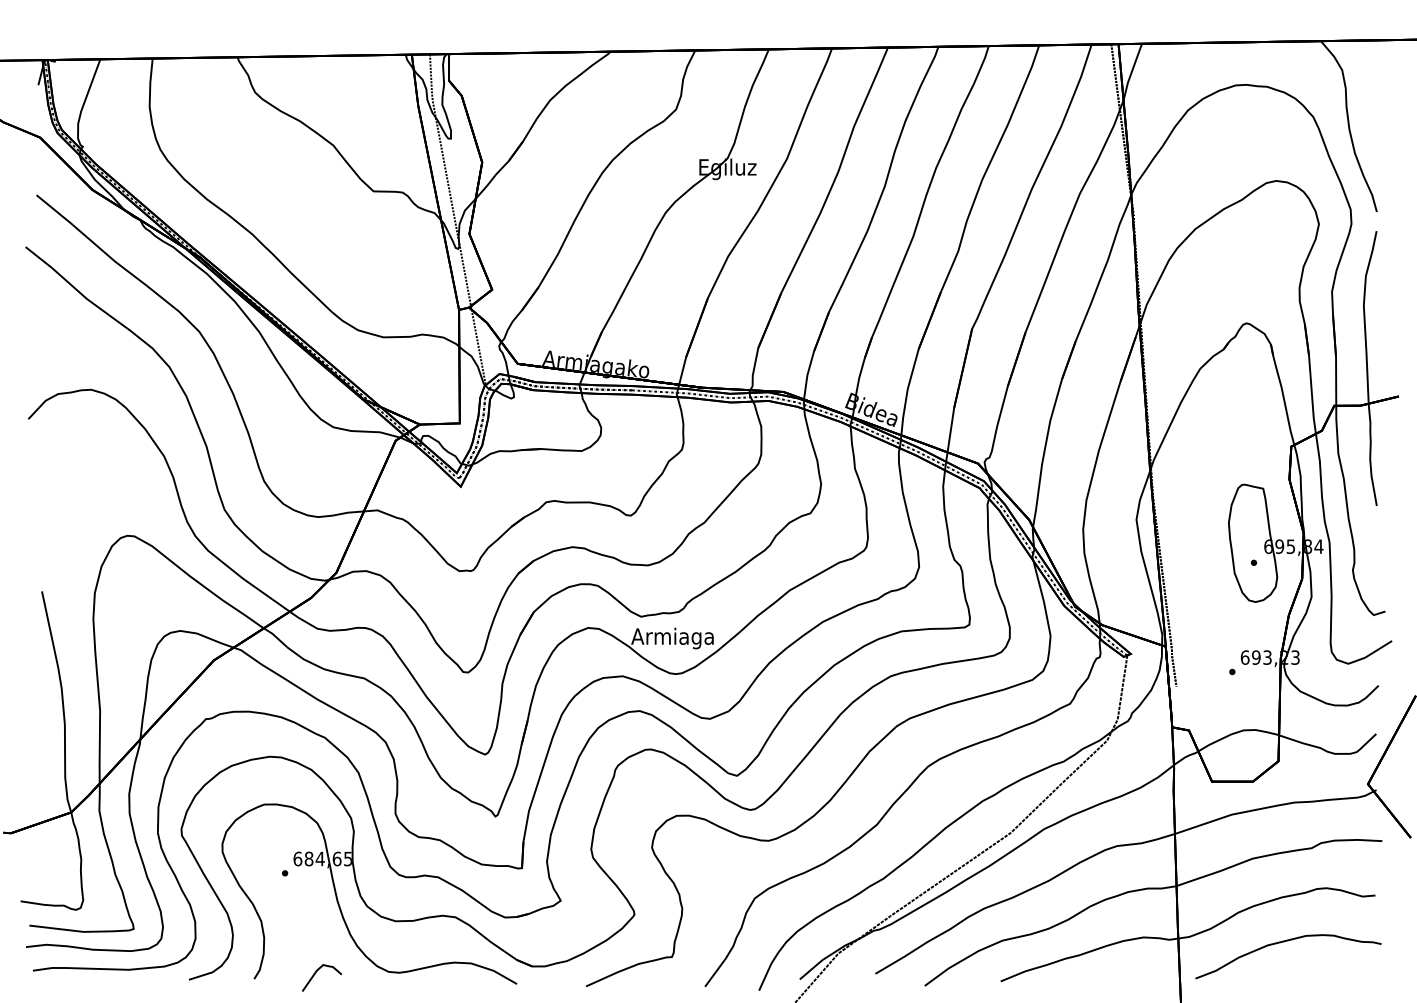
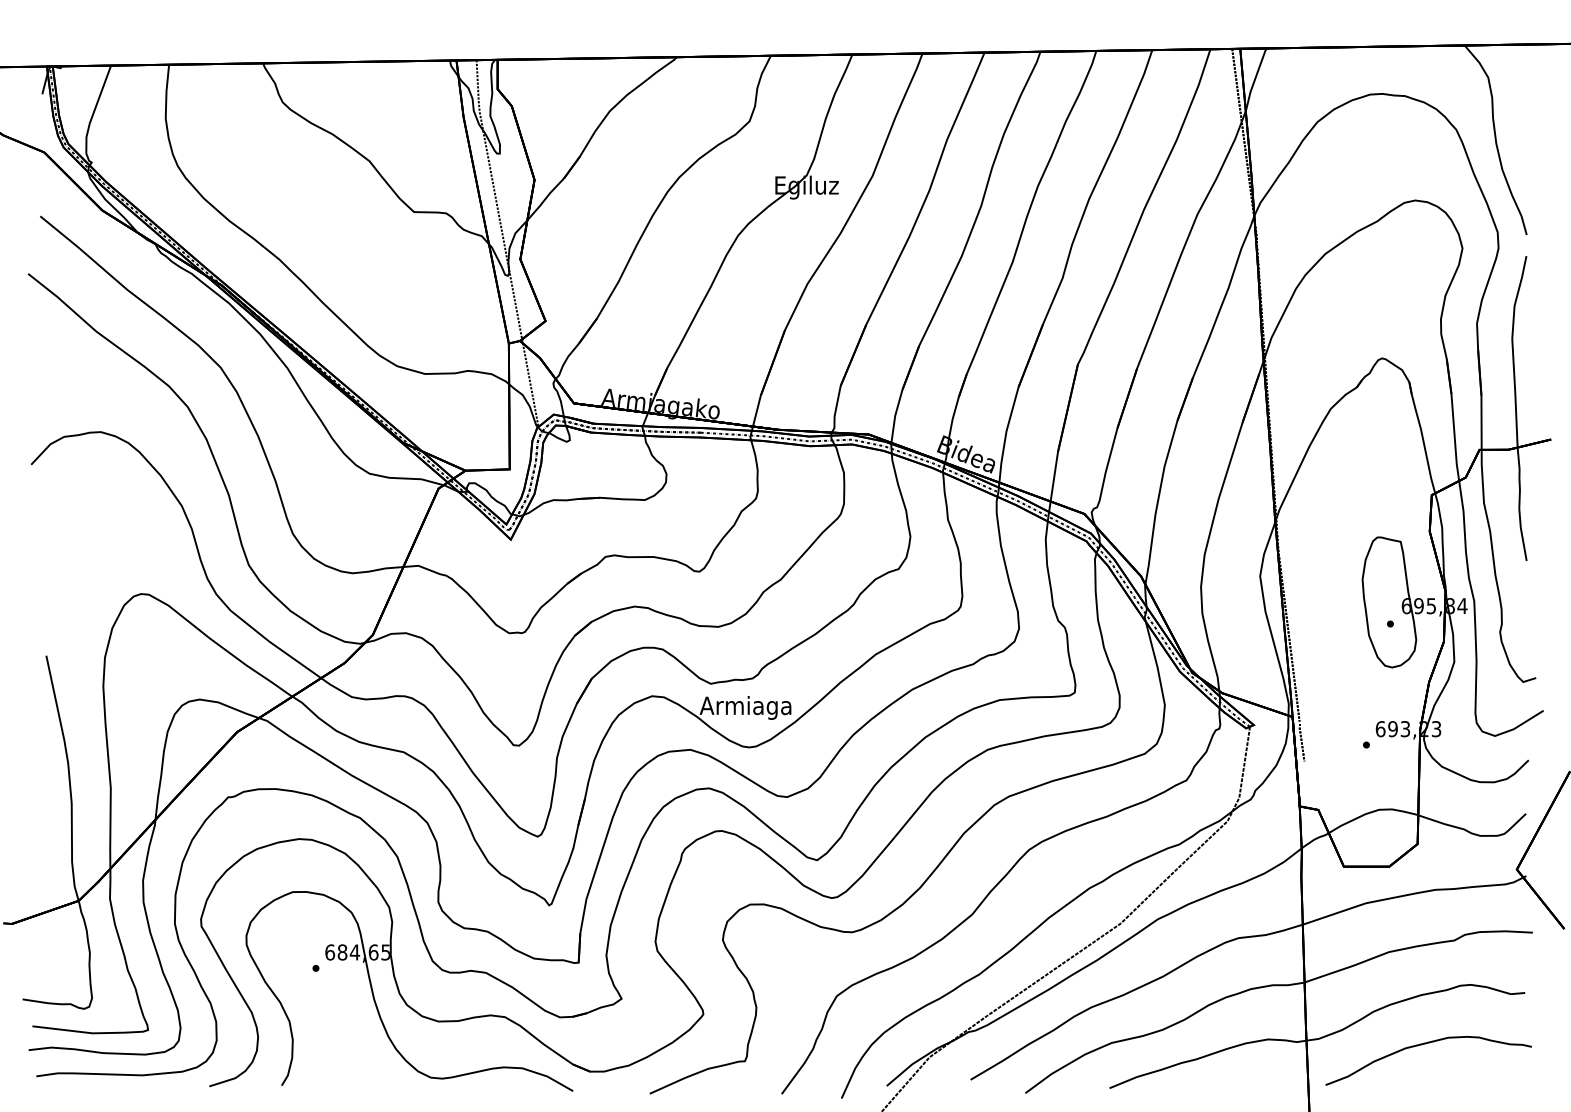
curve: (316, 973) -> (350, 1079), removed

